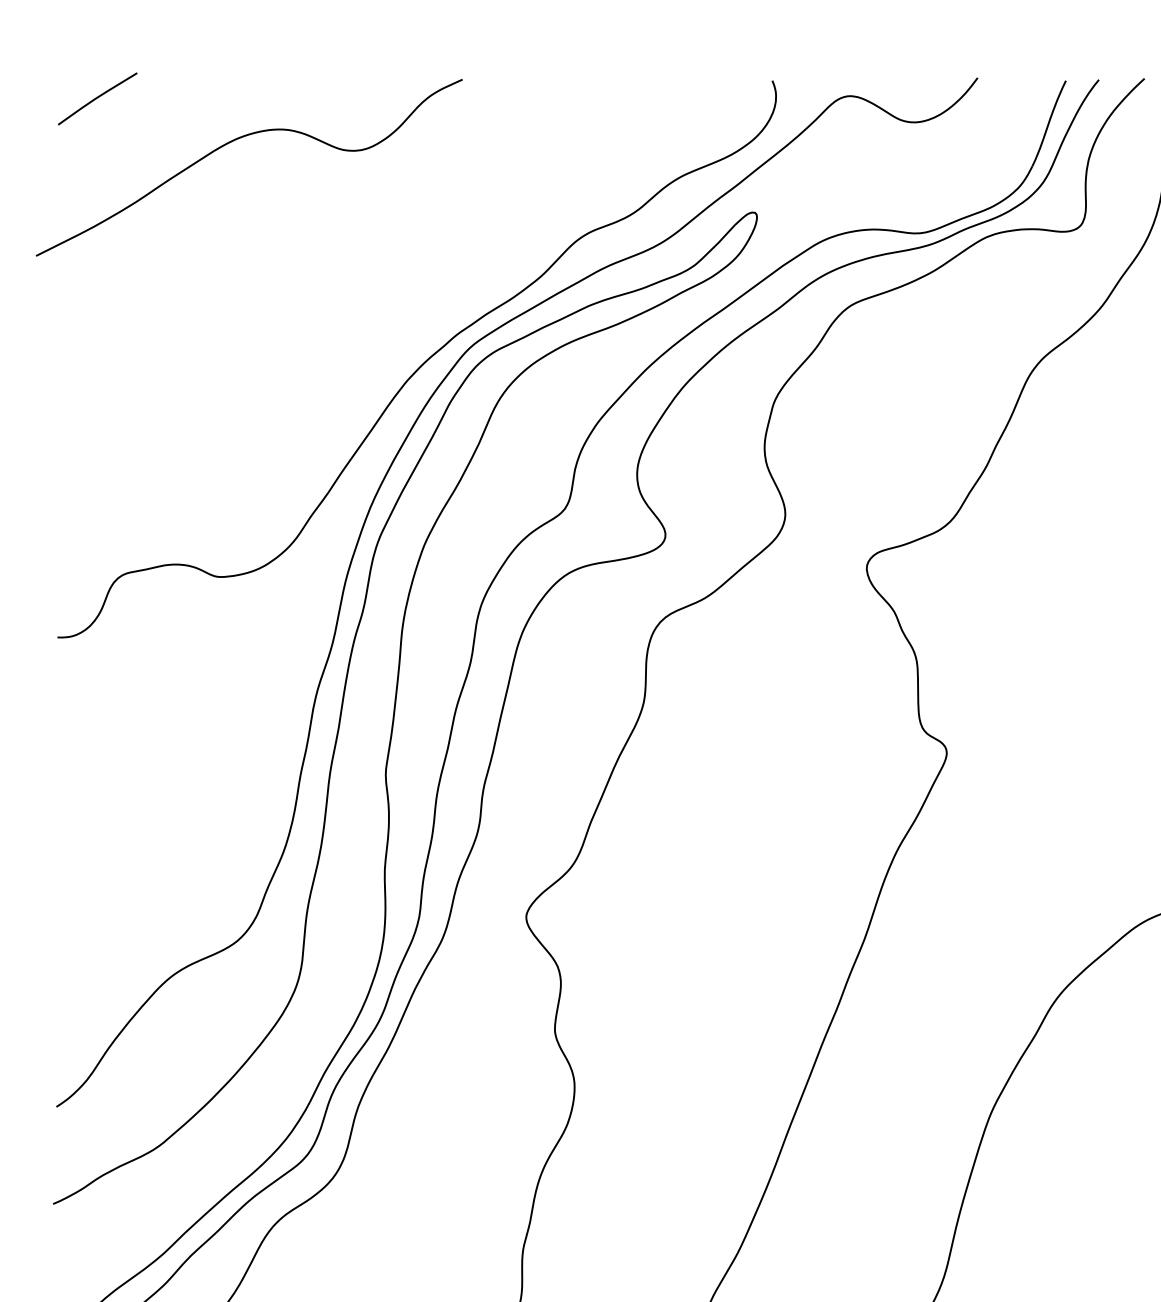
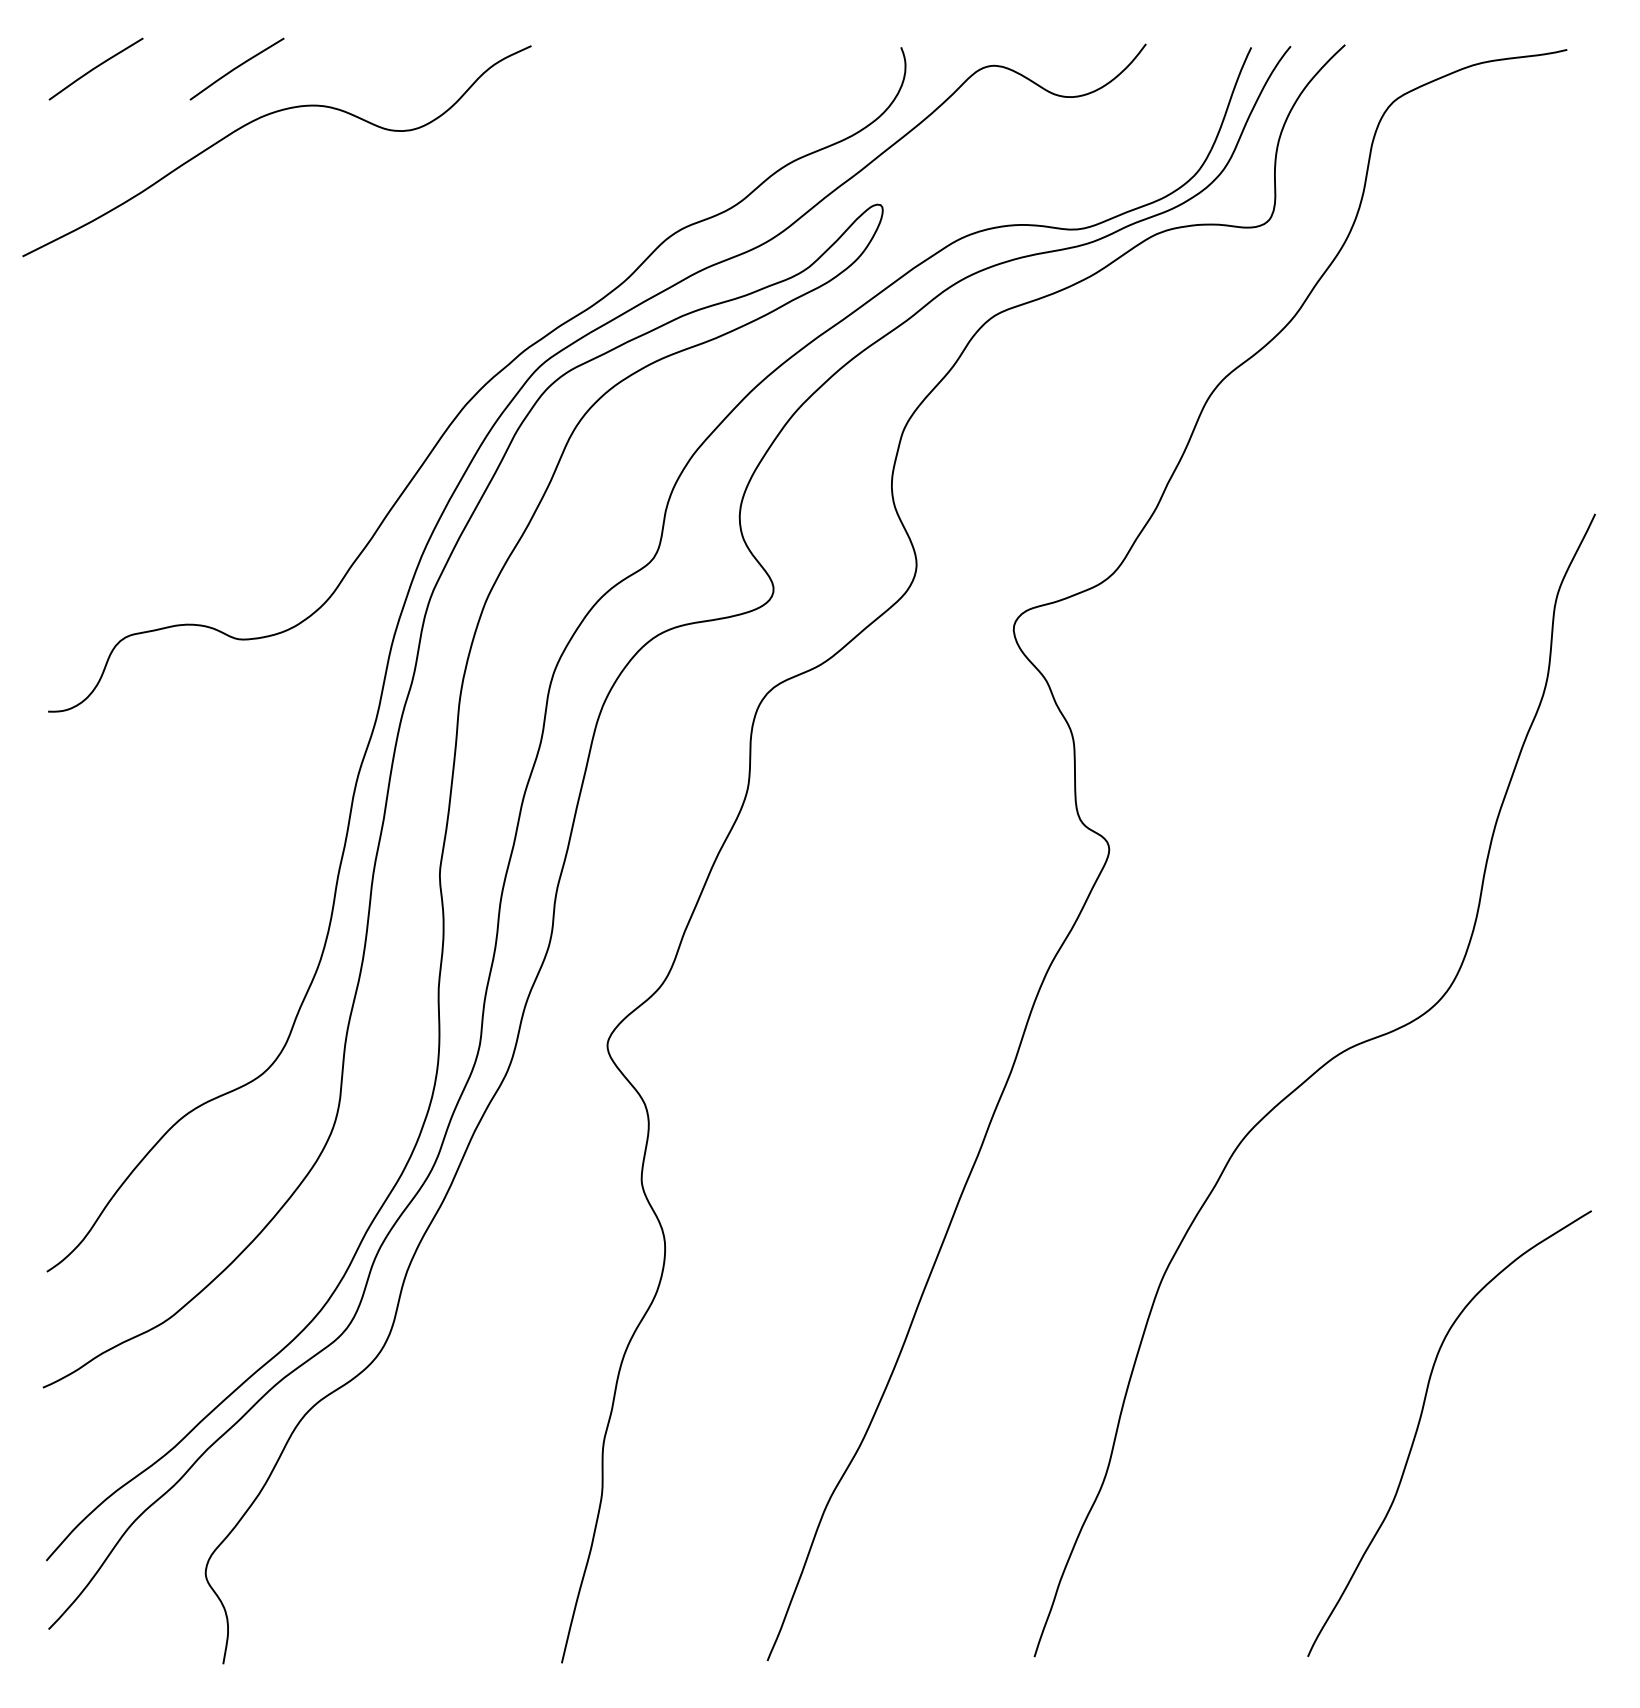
line: (215, 98) -> (236, 68), added

